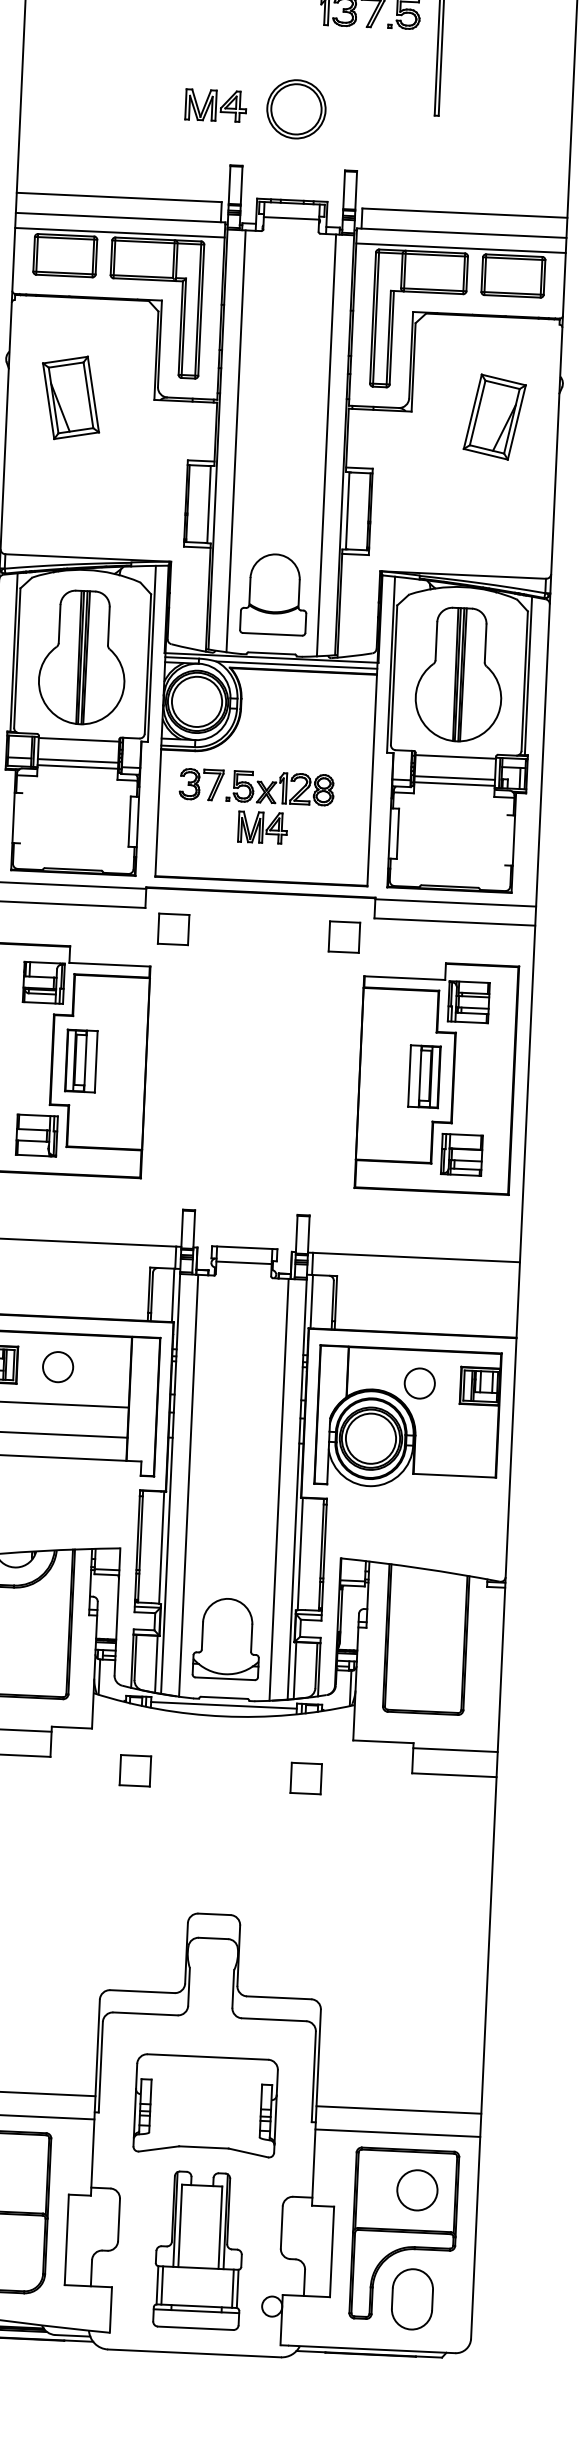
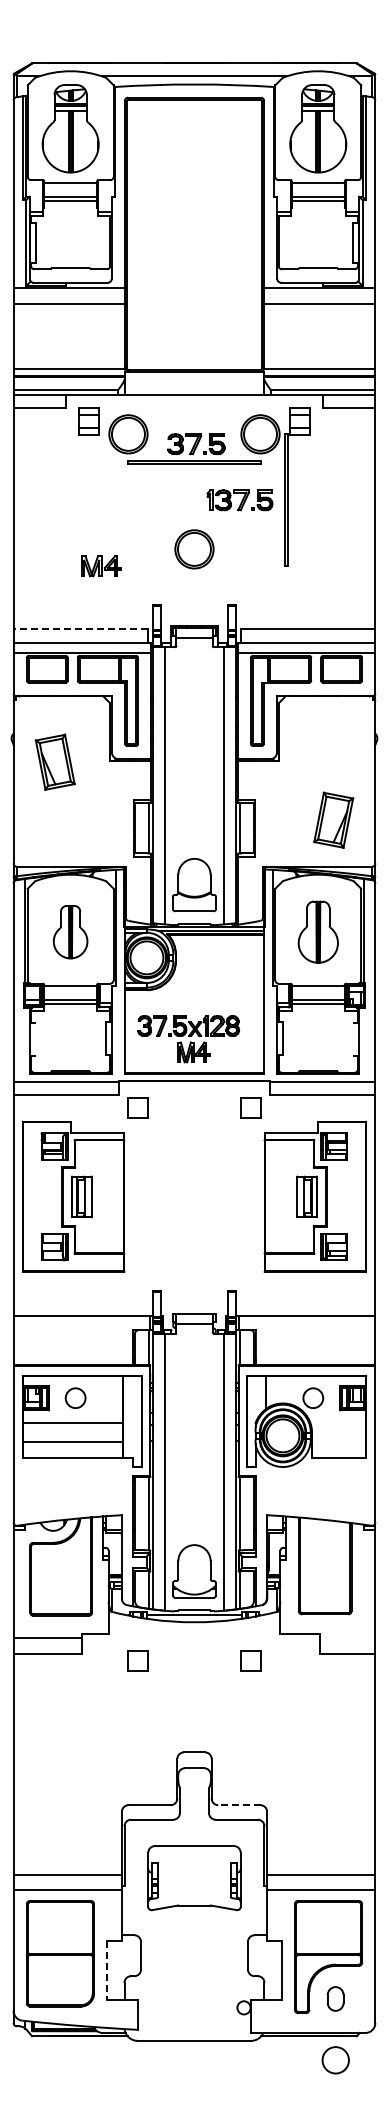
part: (215, 105) -> (101, 566), moved
part: (296, 109) -> (194, 549), moved
line: (118, 197) -> (80, 629), solid -> dashed
part: (494, 415) -> (333, 819), moved
part: (82, 656) -> (70, 931), size x0.6
part: (459, 673) -> (318, 931), size x0.7
part: (255, 807) -> (188, 1039), moved
line: (455, 1750) -> (347, 1637), removed
line: (277, 1998) -> (238, 1805), solid -> dashed
circle: (416, 2190) -> (335, 2060), moved
line: (67, 2240) -> (107, 1970), solid -> dashed
part: (199, 2250) -> (194, 1973), removed
part: (412, 2298) -> (335, 1998), size x0.6

